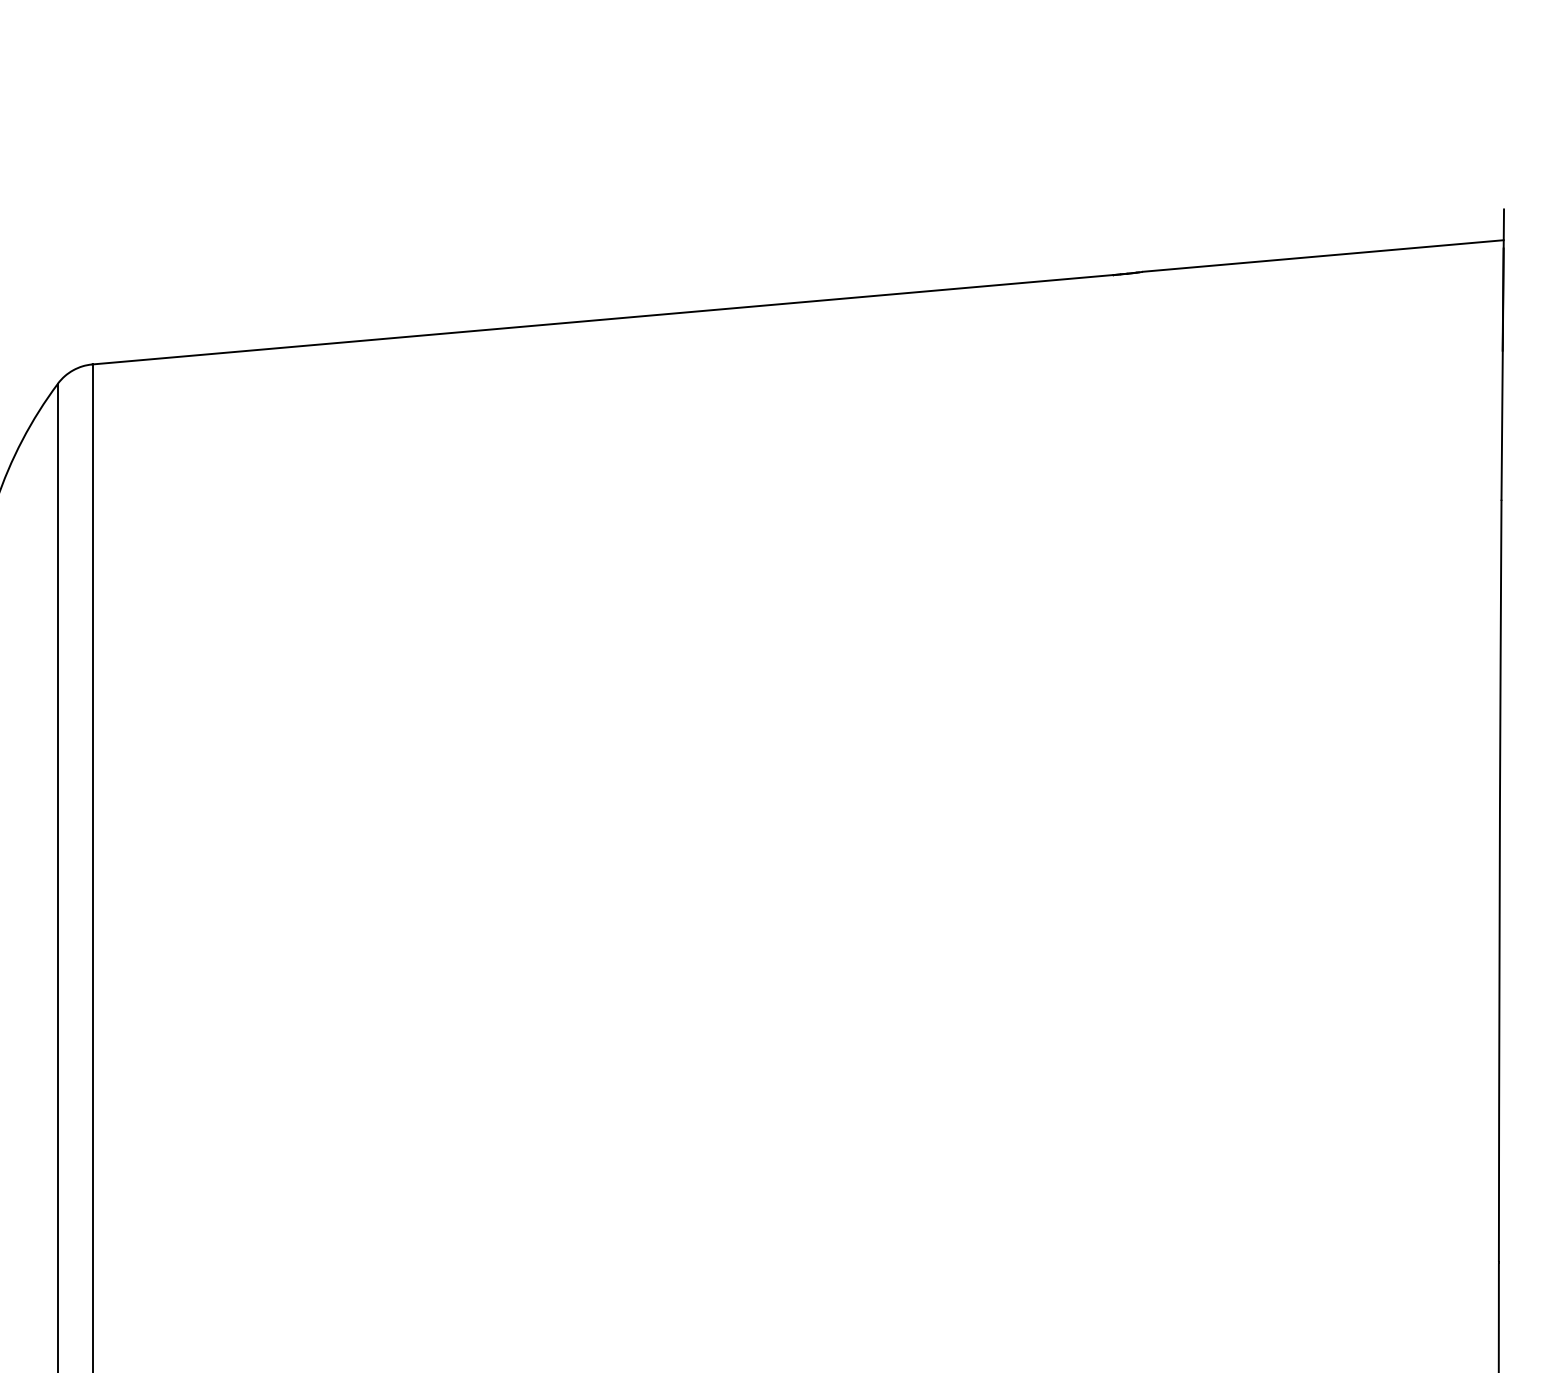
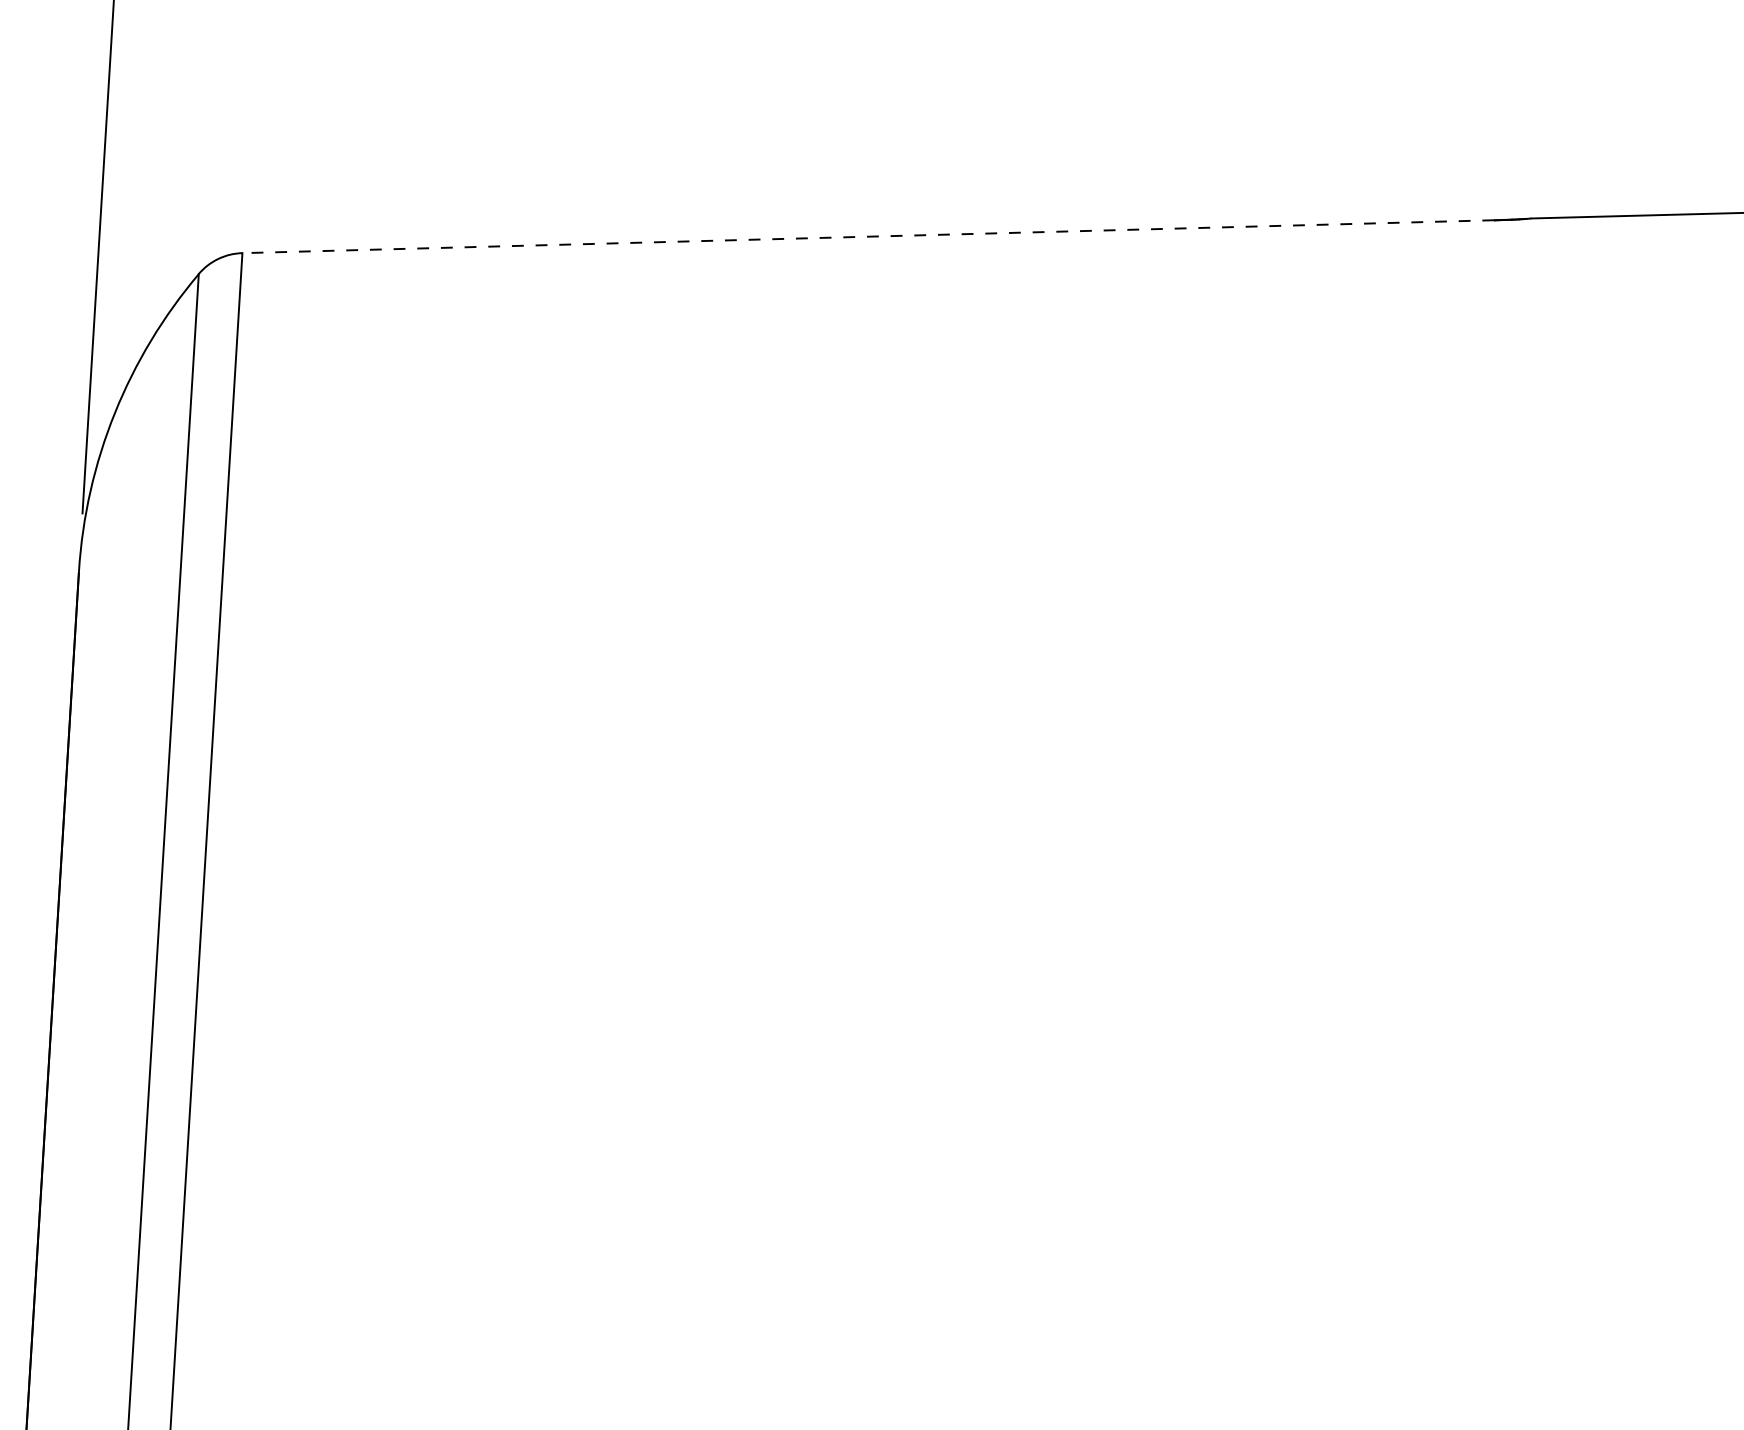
line: (602, 319) -> (868, 236), solid -> dashed

